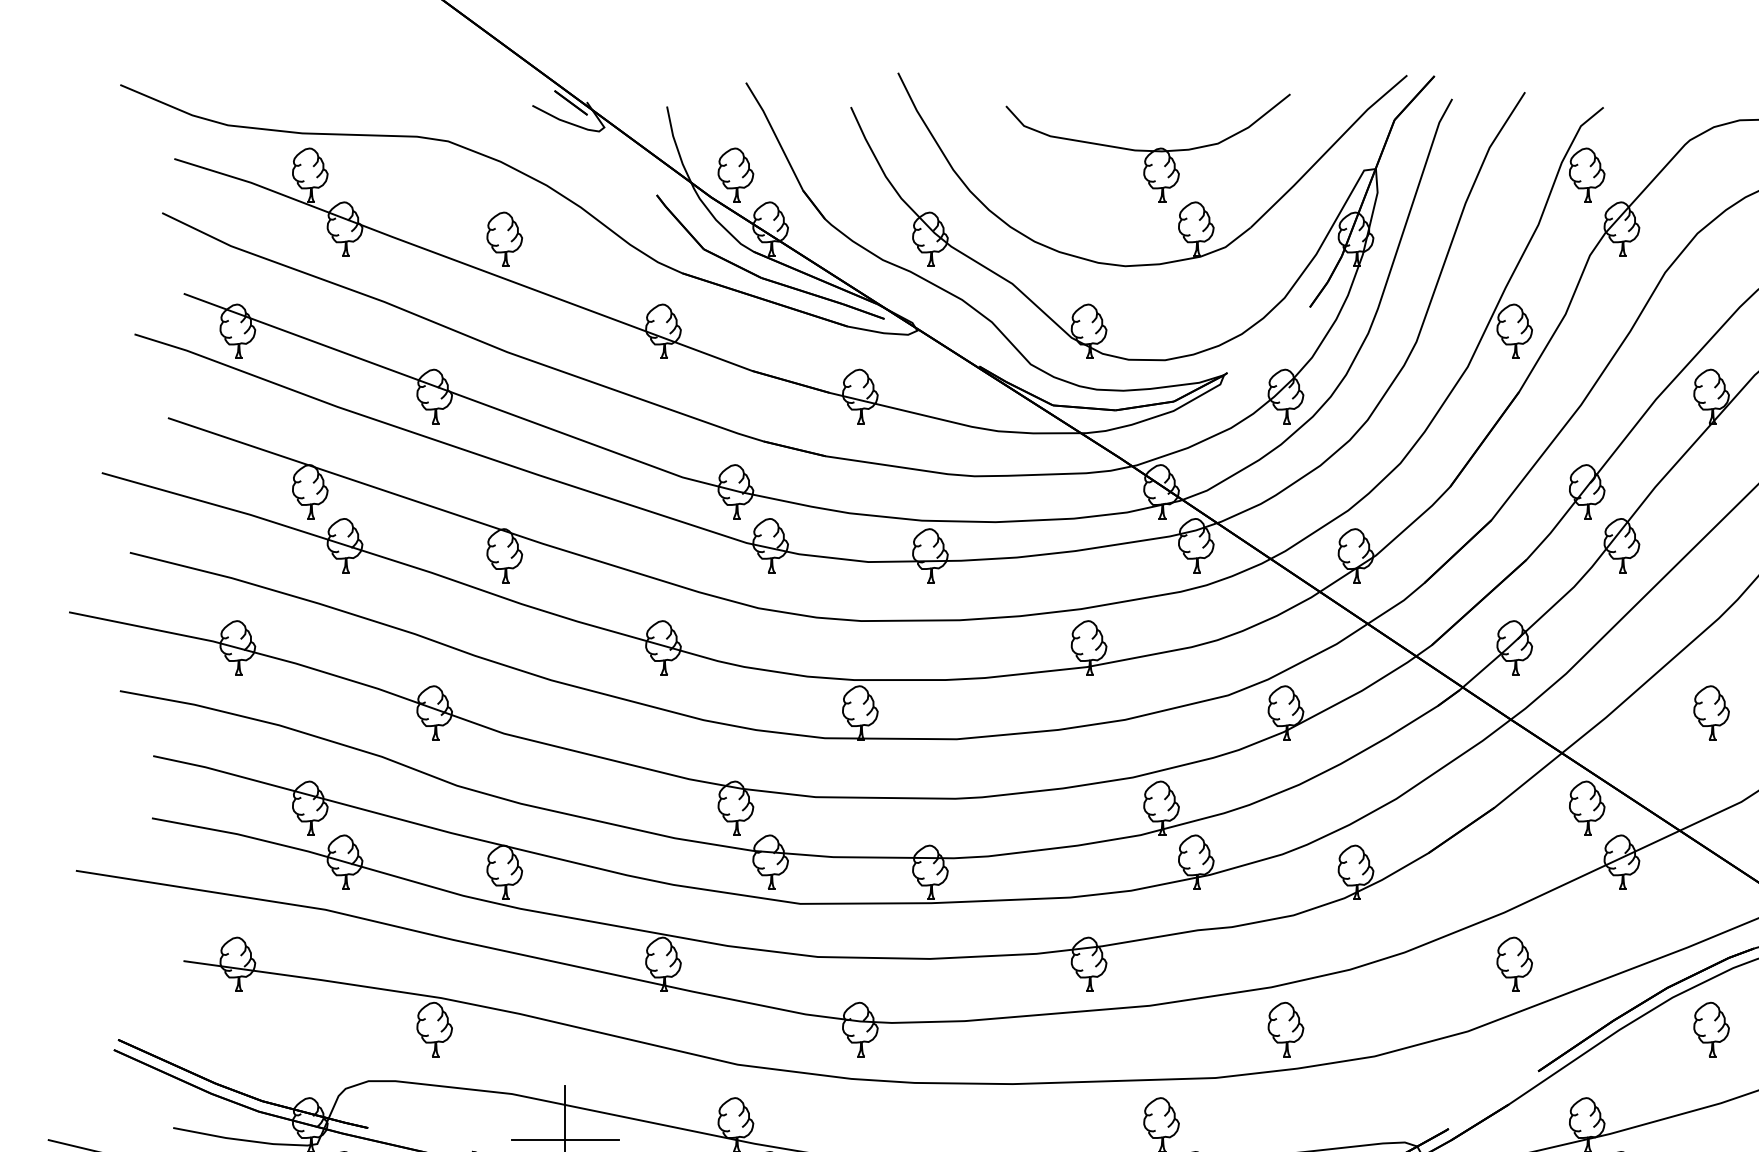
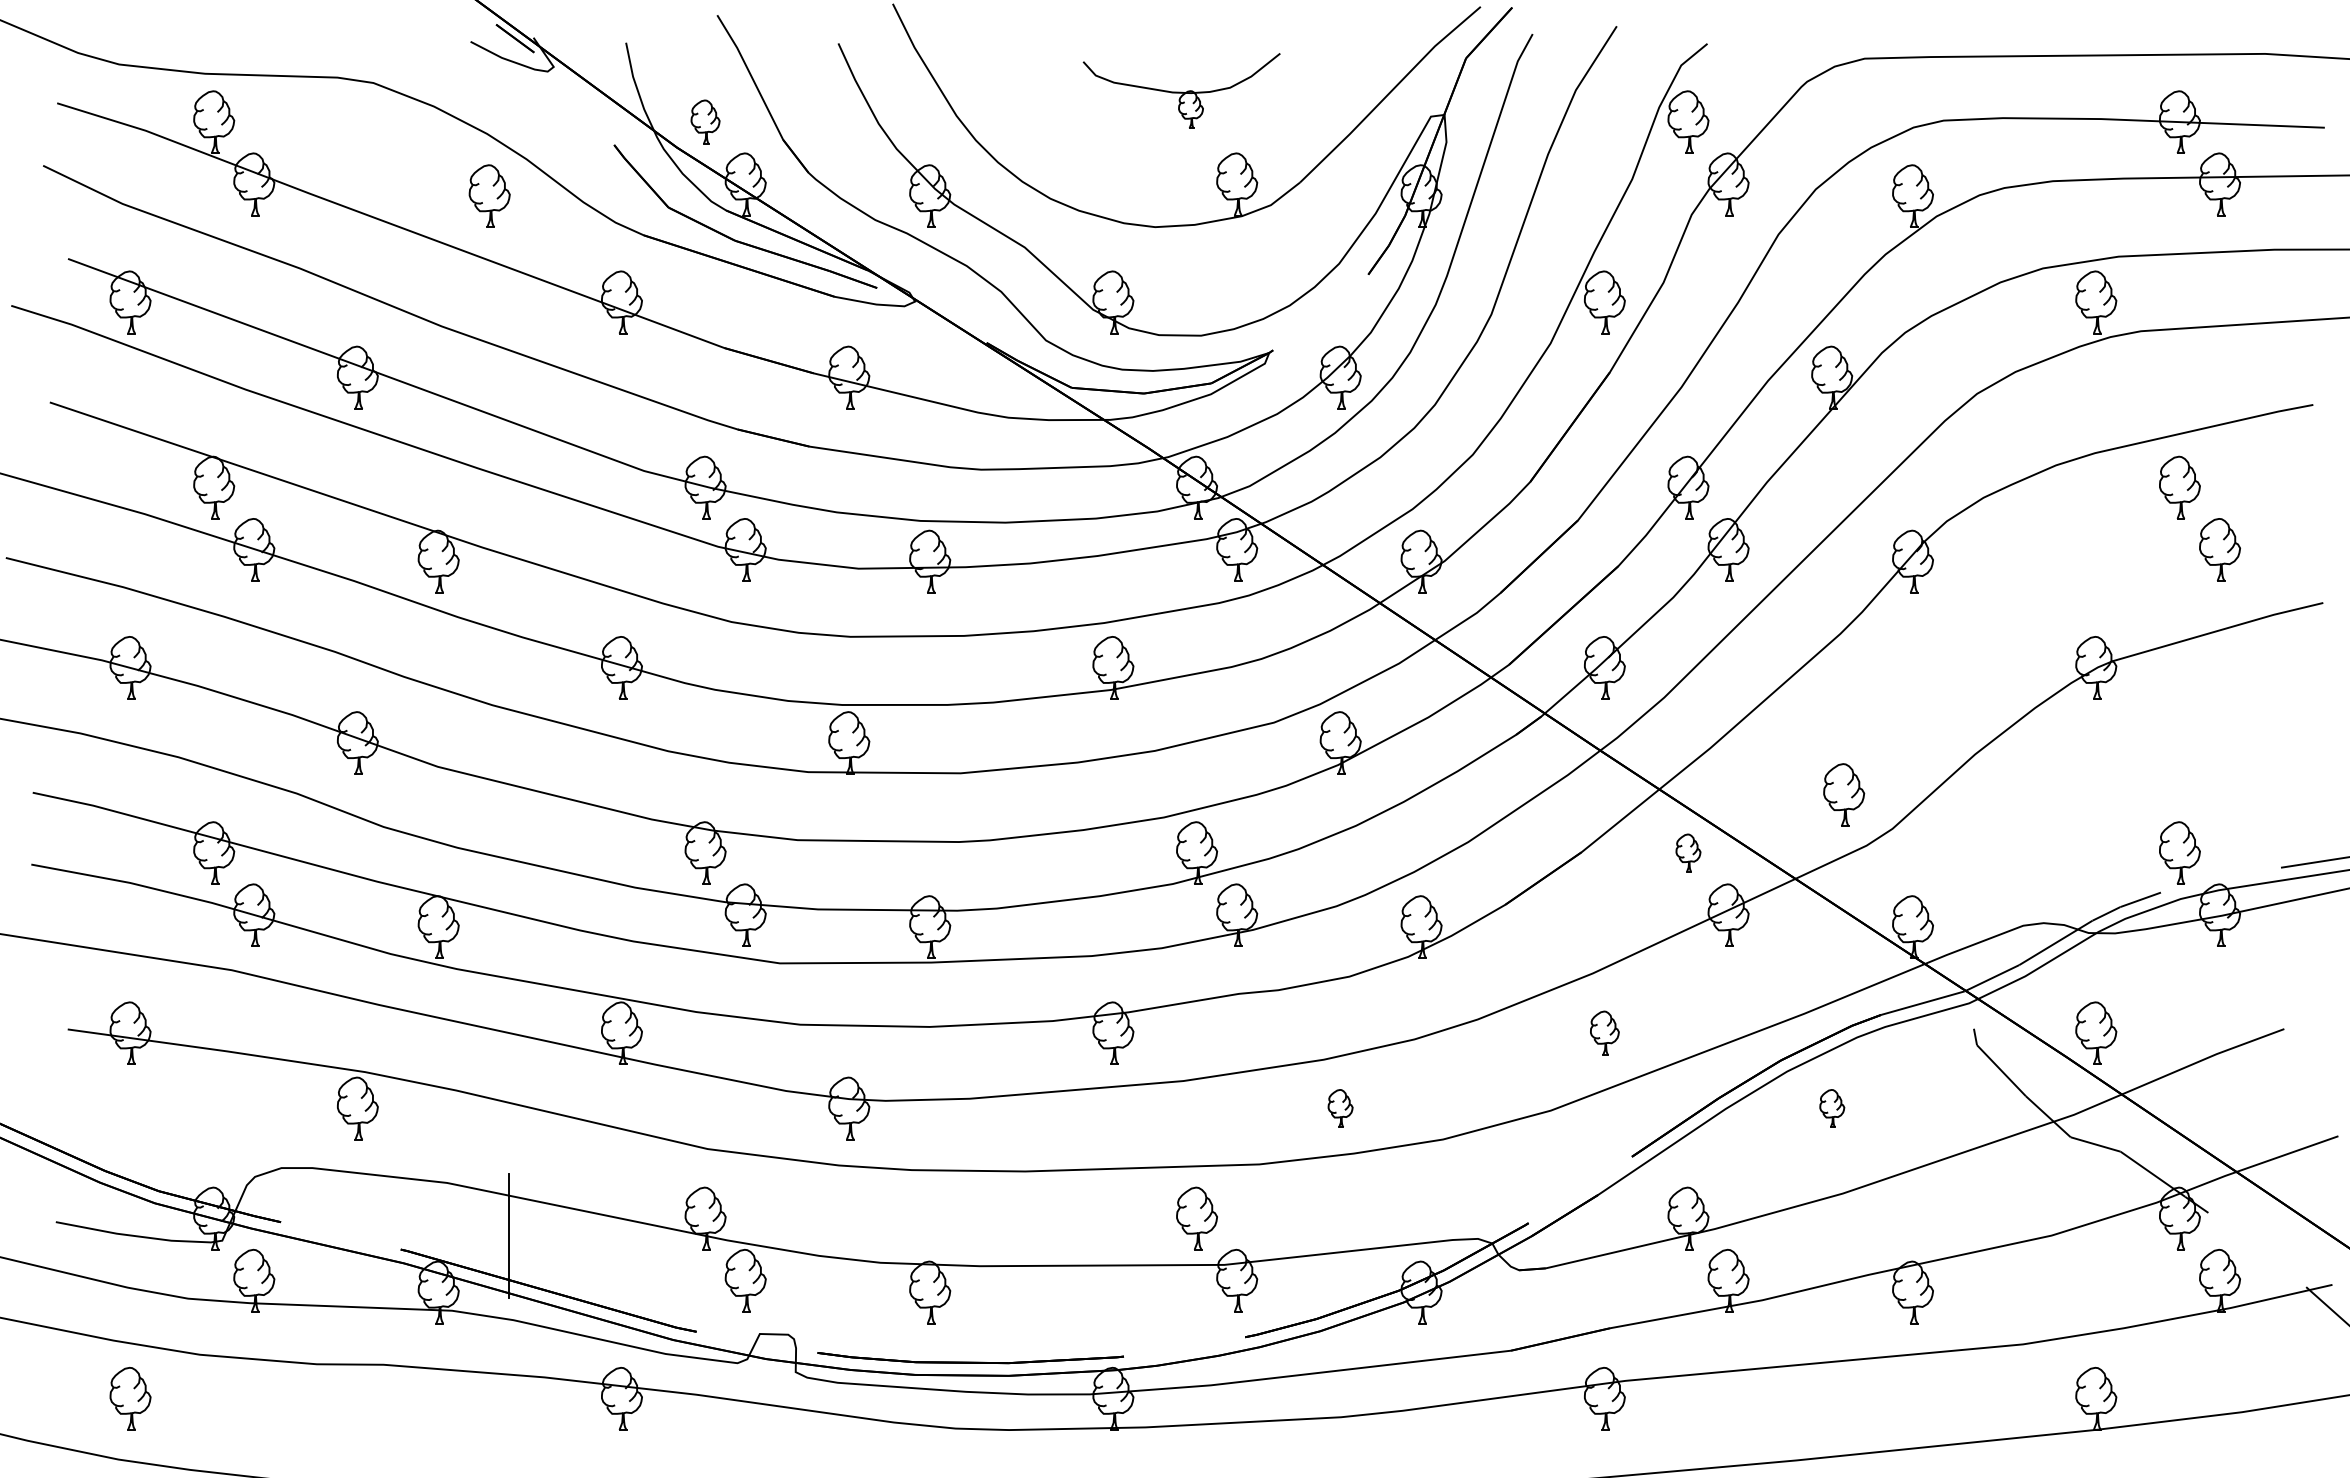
part: (1148, 147) -> (1181, 90), size x0.6
part: (735, 174) -> (705, 121), size x0.7
part: (504, 238) -> (489, 195), moved
part: (1711, 712) -> (1844, 794), moved
part: (1587, 807) -> (1688, 852), size x0.6
part: (1514, 963) -> (1604, 1032), size x0.7
part: (1285, 1029) -> (1340, 1108), size x0.6
part: (1711, 1029) -> (1832, 1108), size x0.6
line: (565, 1139) -> (508, 1235), removed

